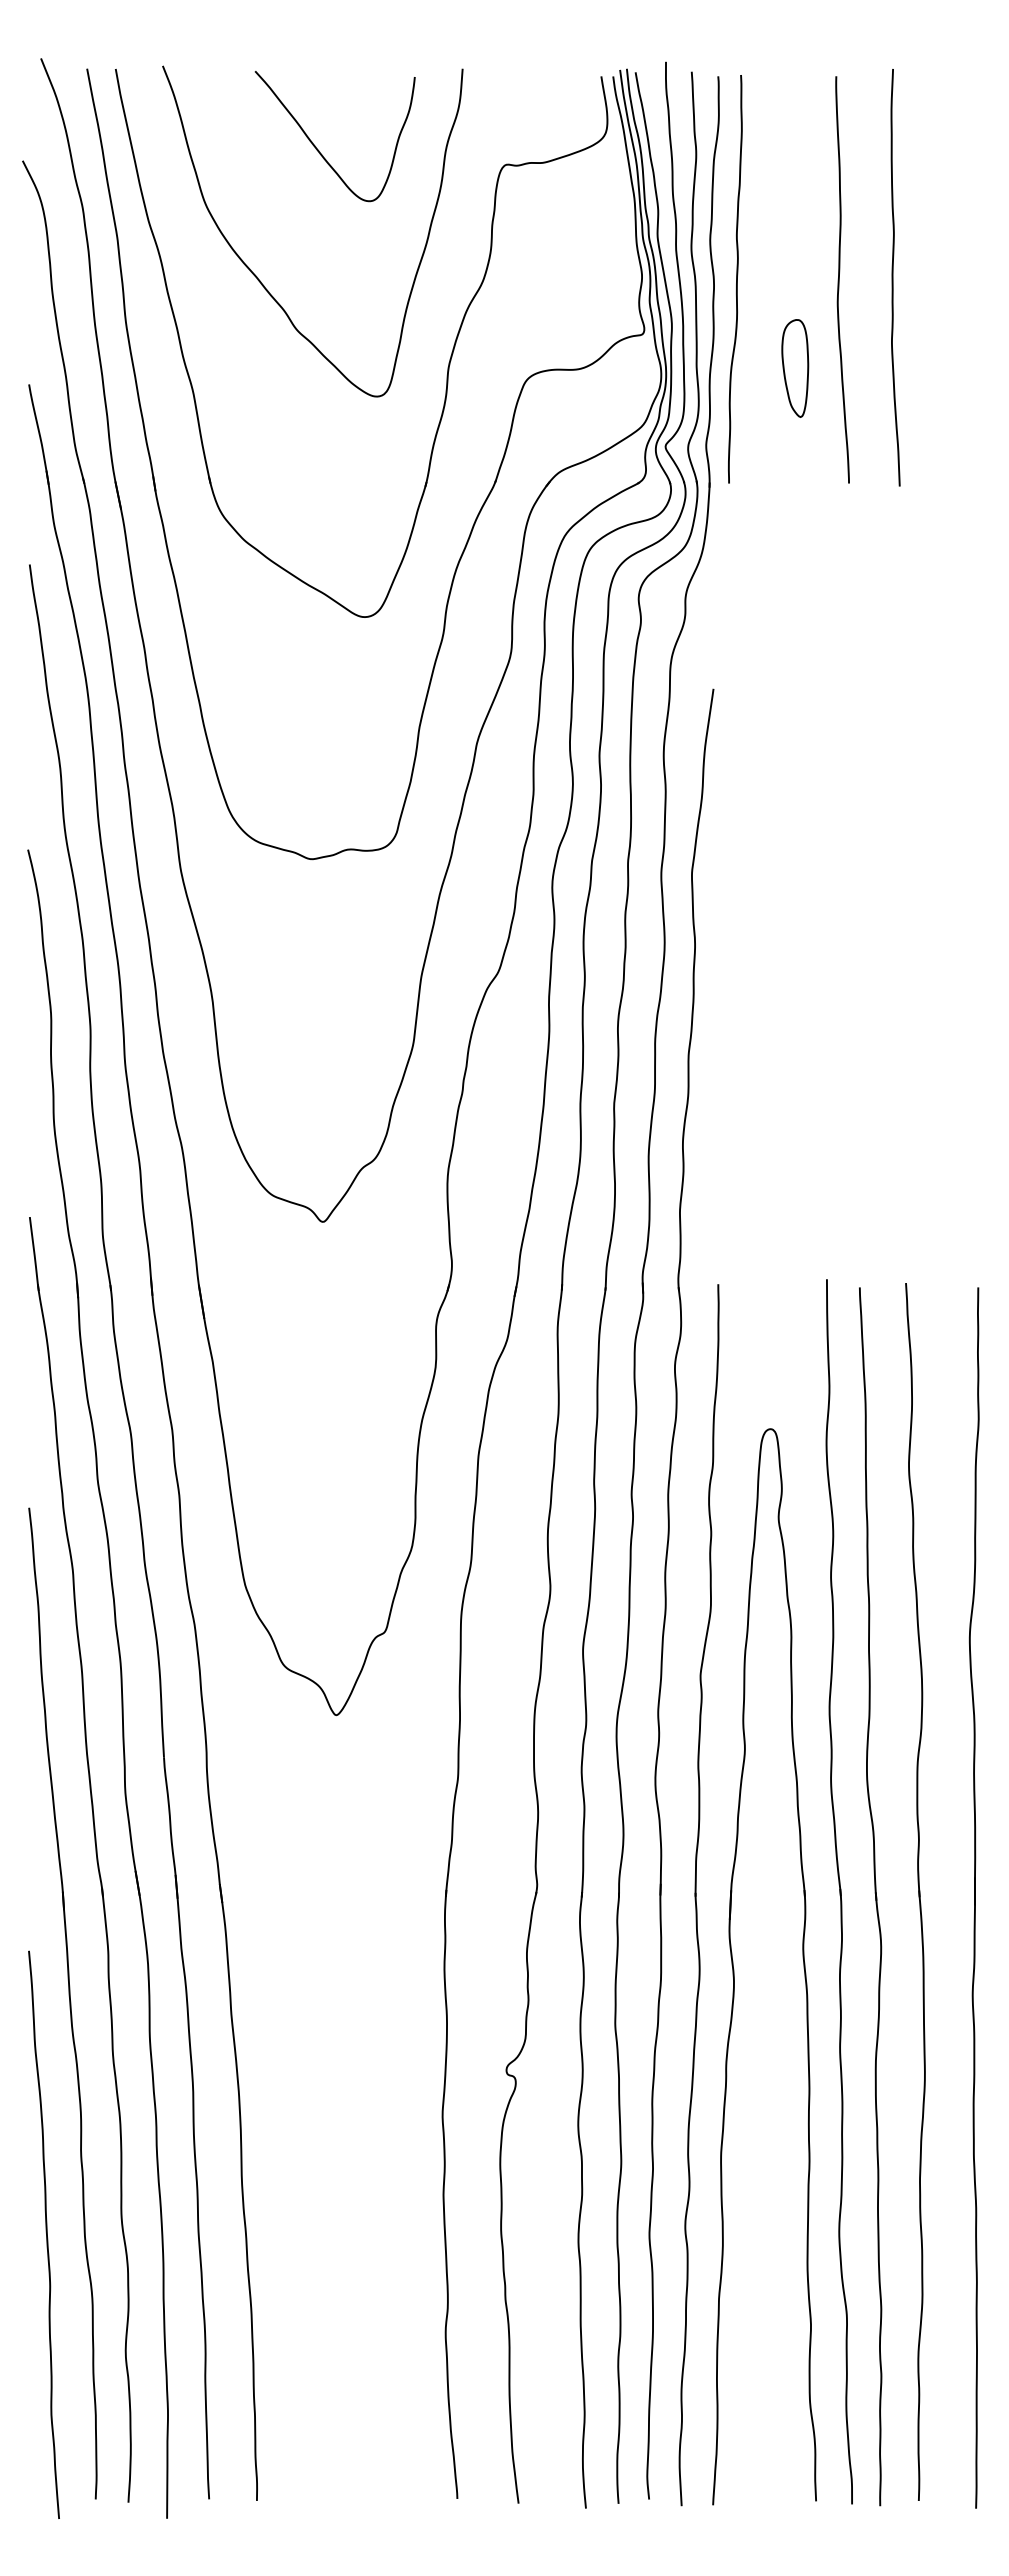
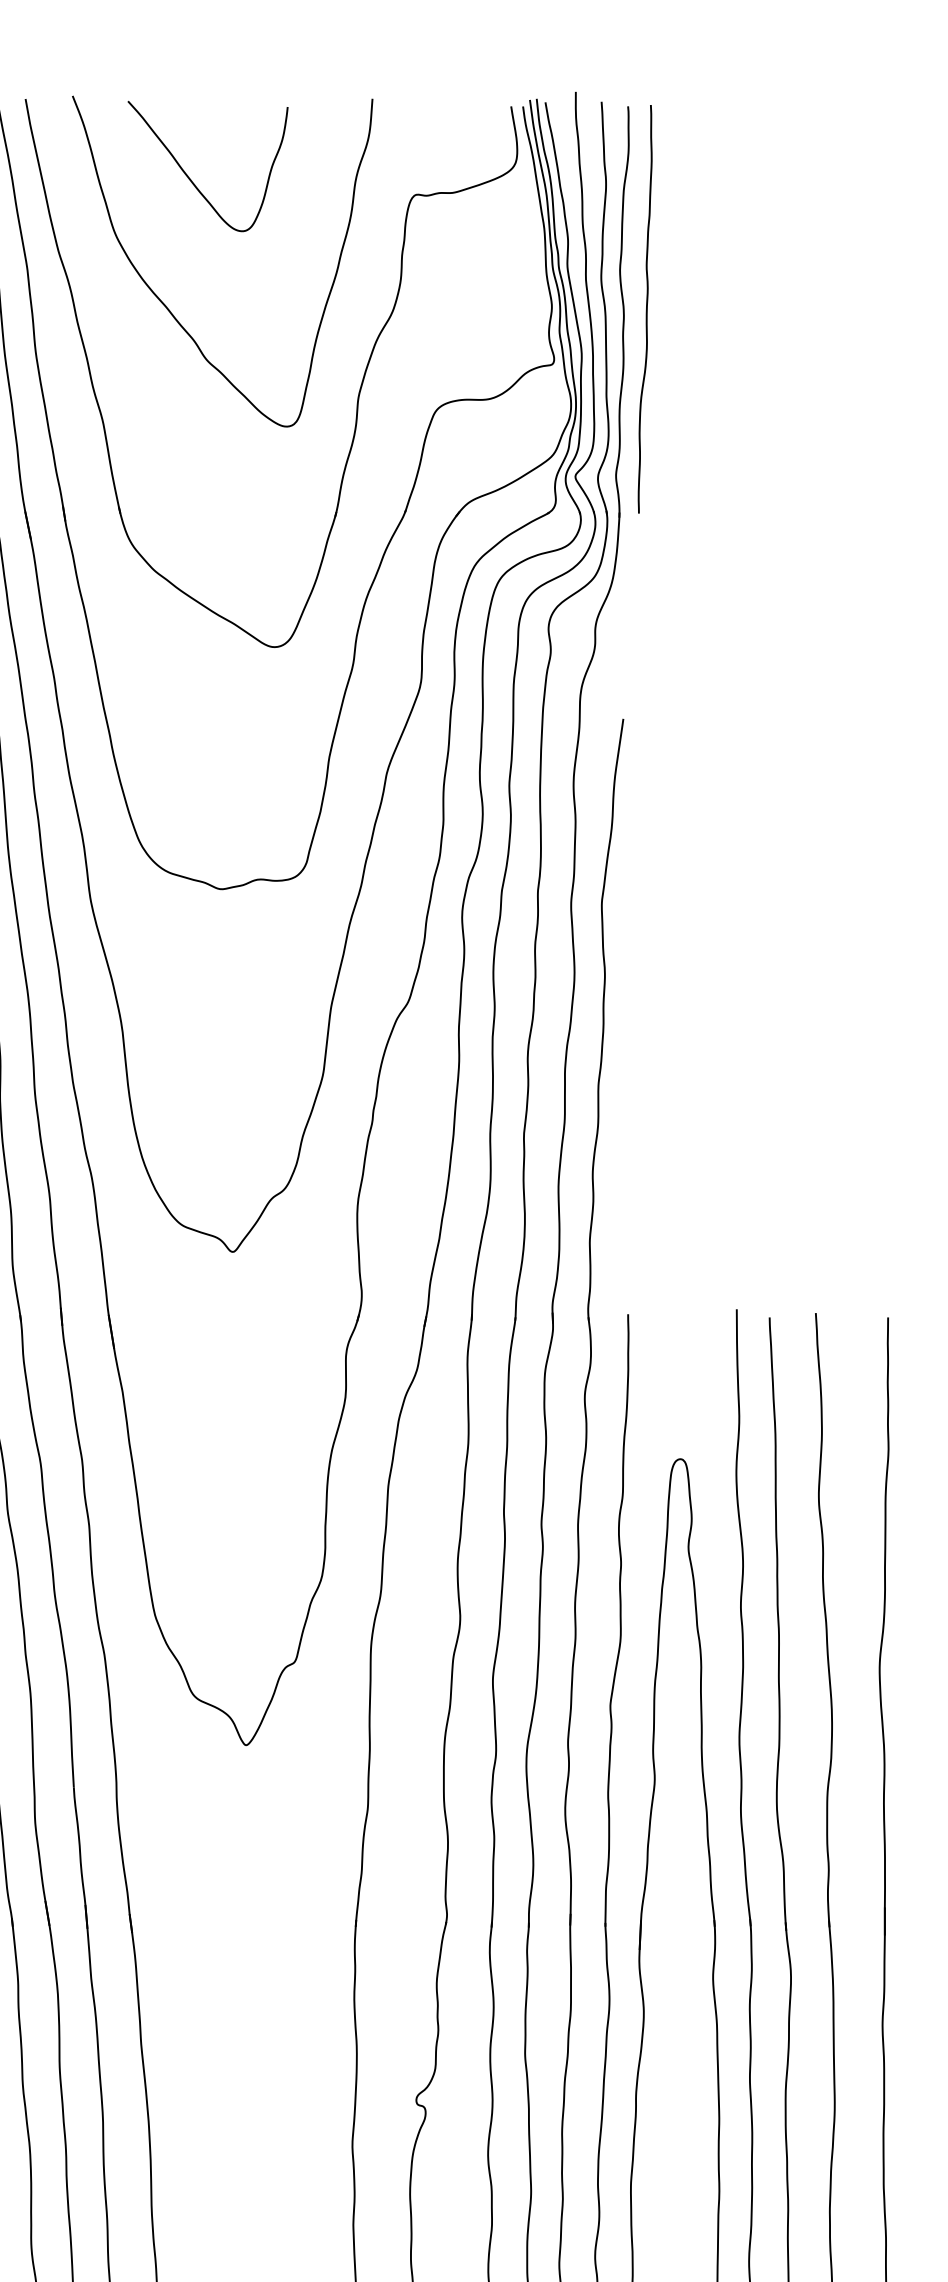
curve: (319, 150) -> (192, 180), moved
curve: (893, 277) -> (803, 307), removed
curve: (839, 279) -> (749, 309), removed
part: (795, 368) -> (705, 398), removed

